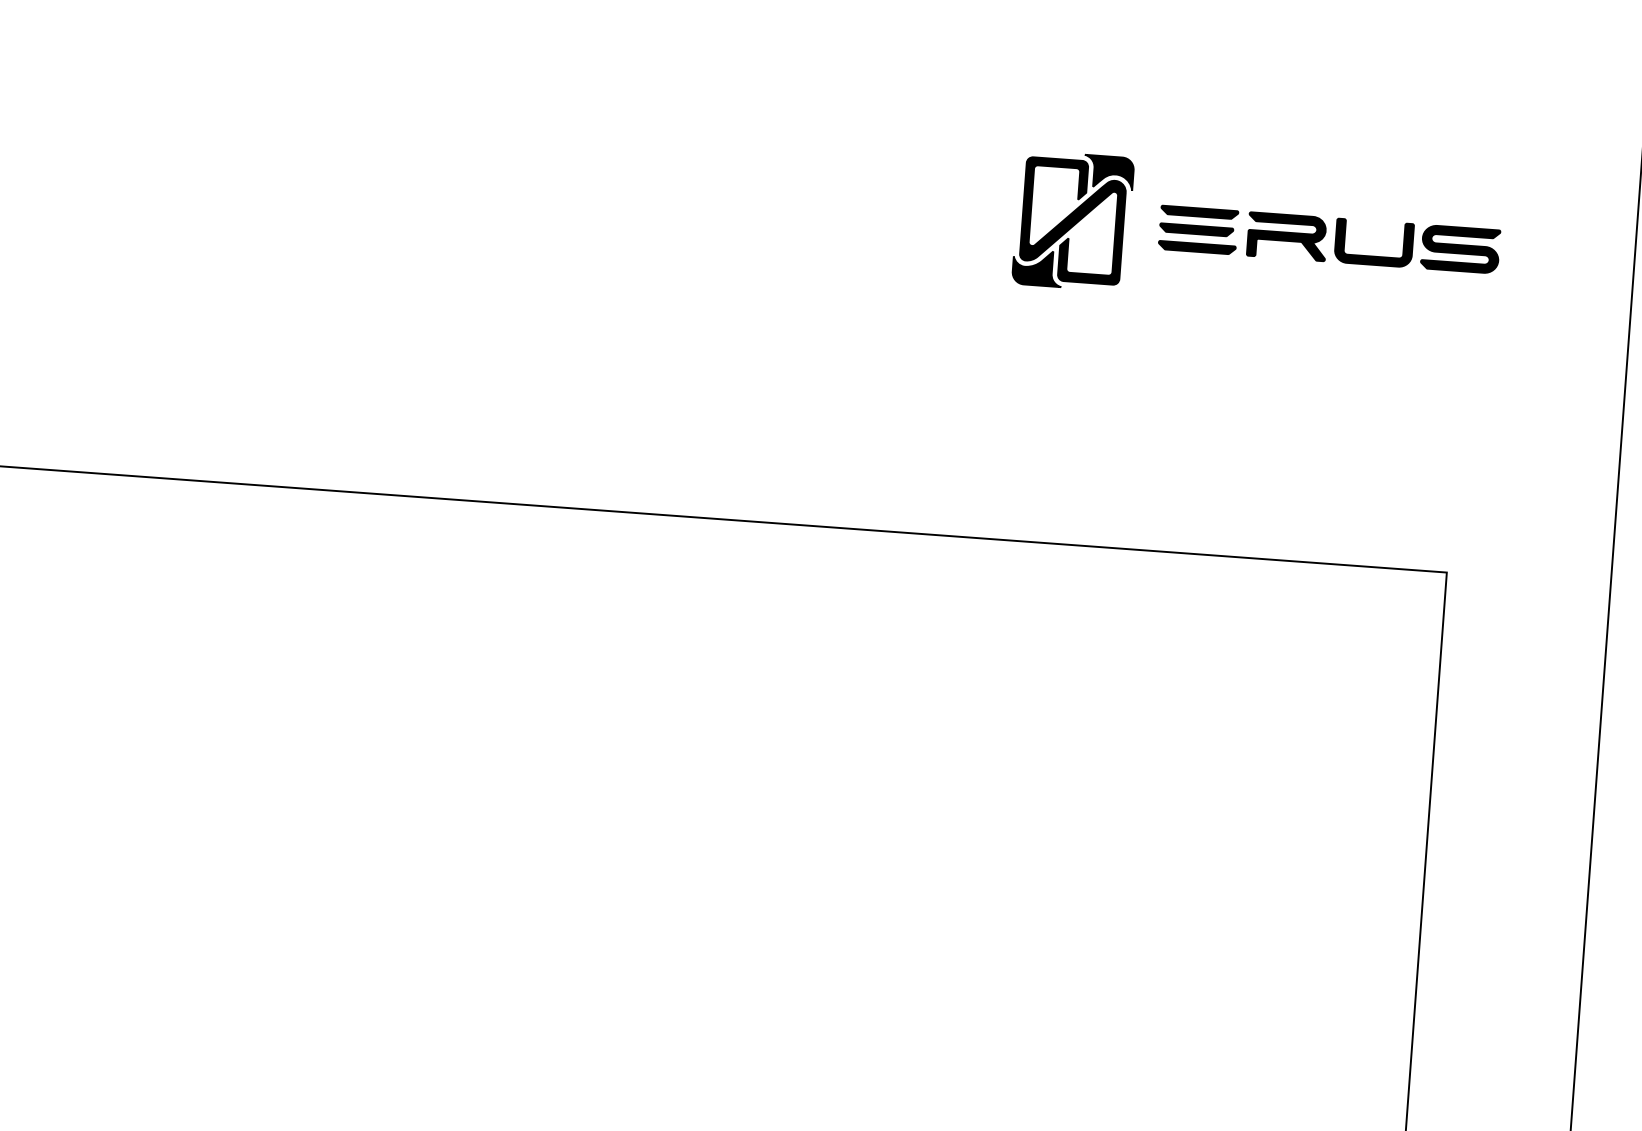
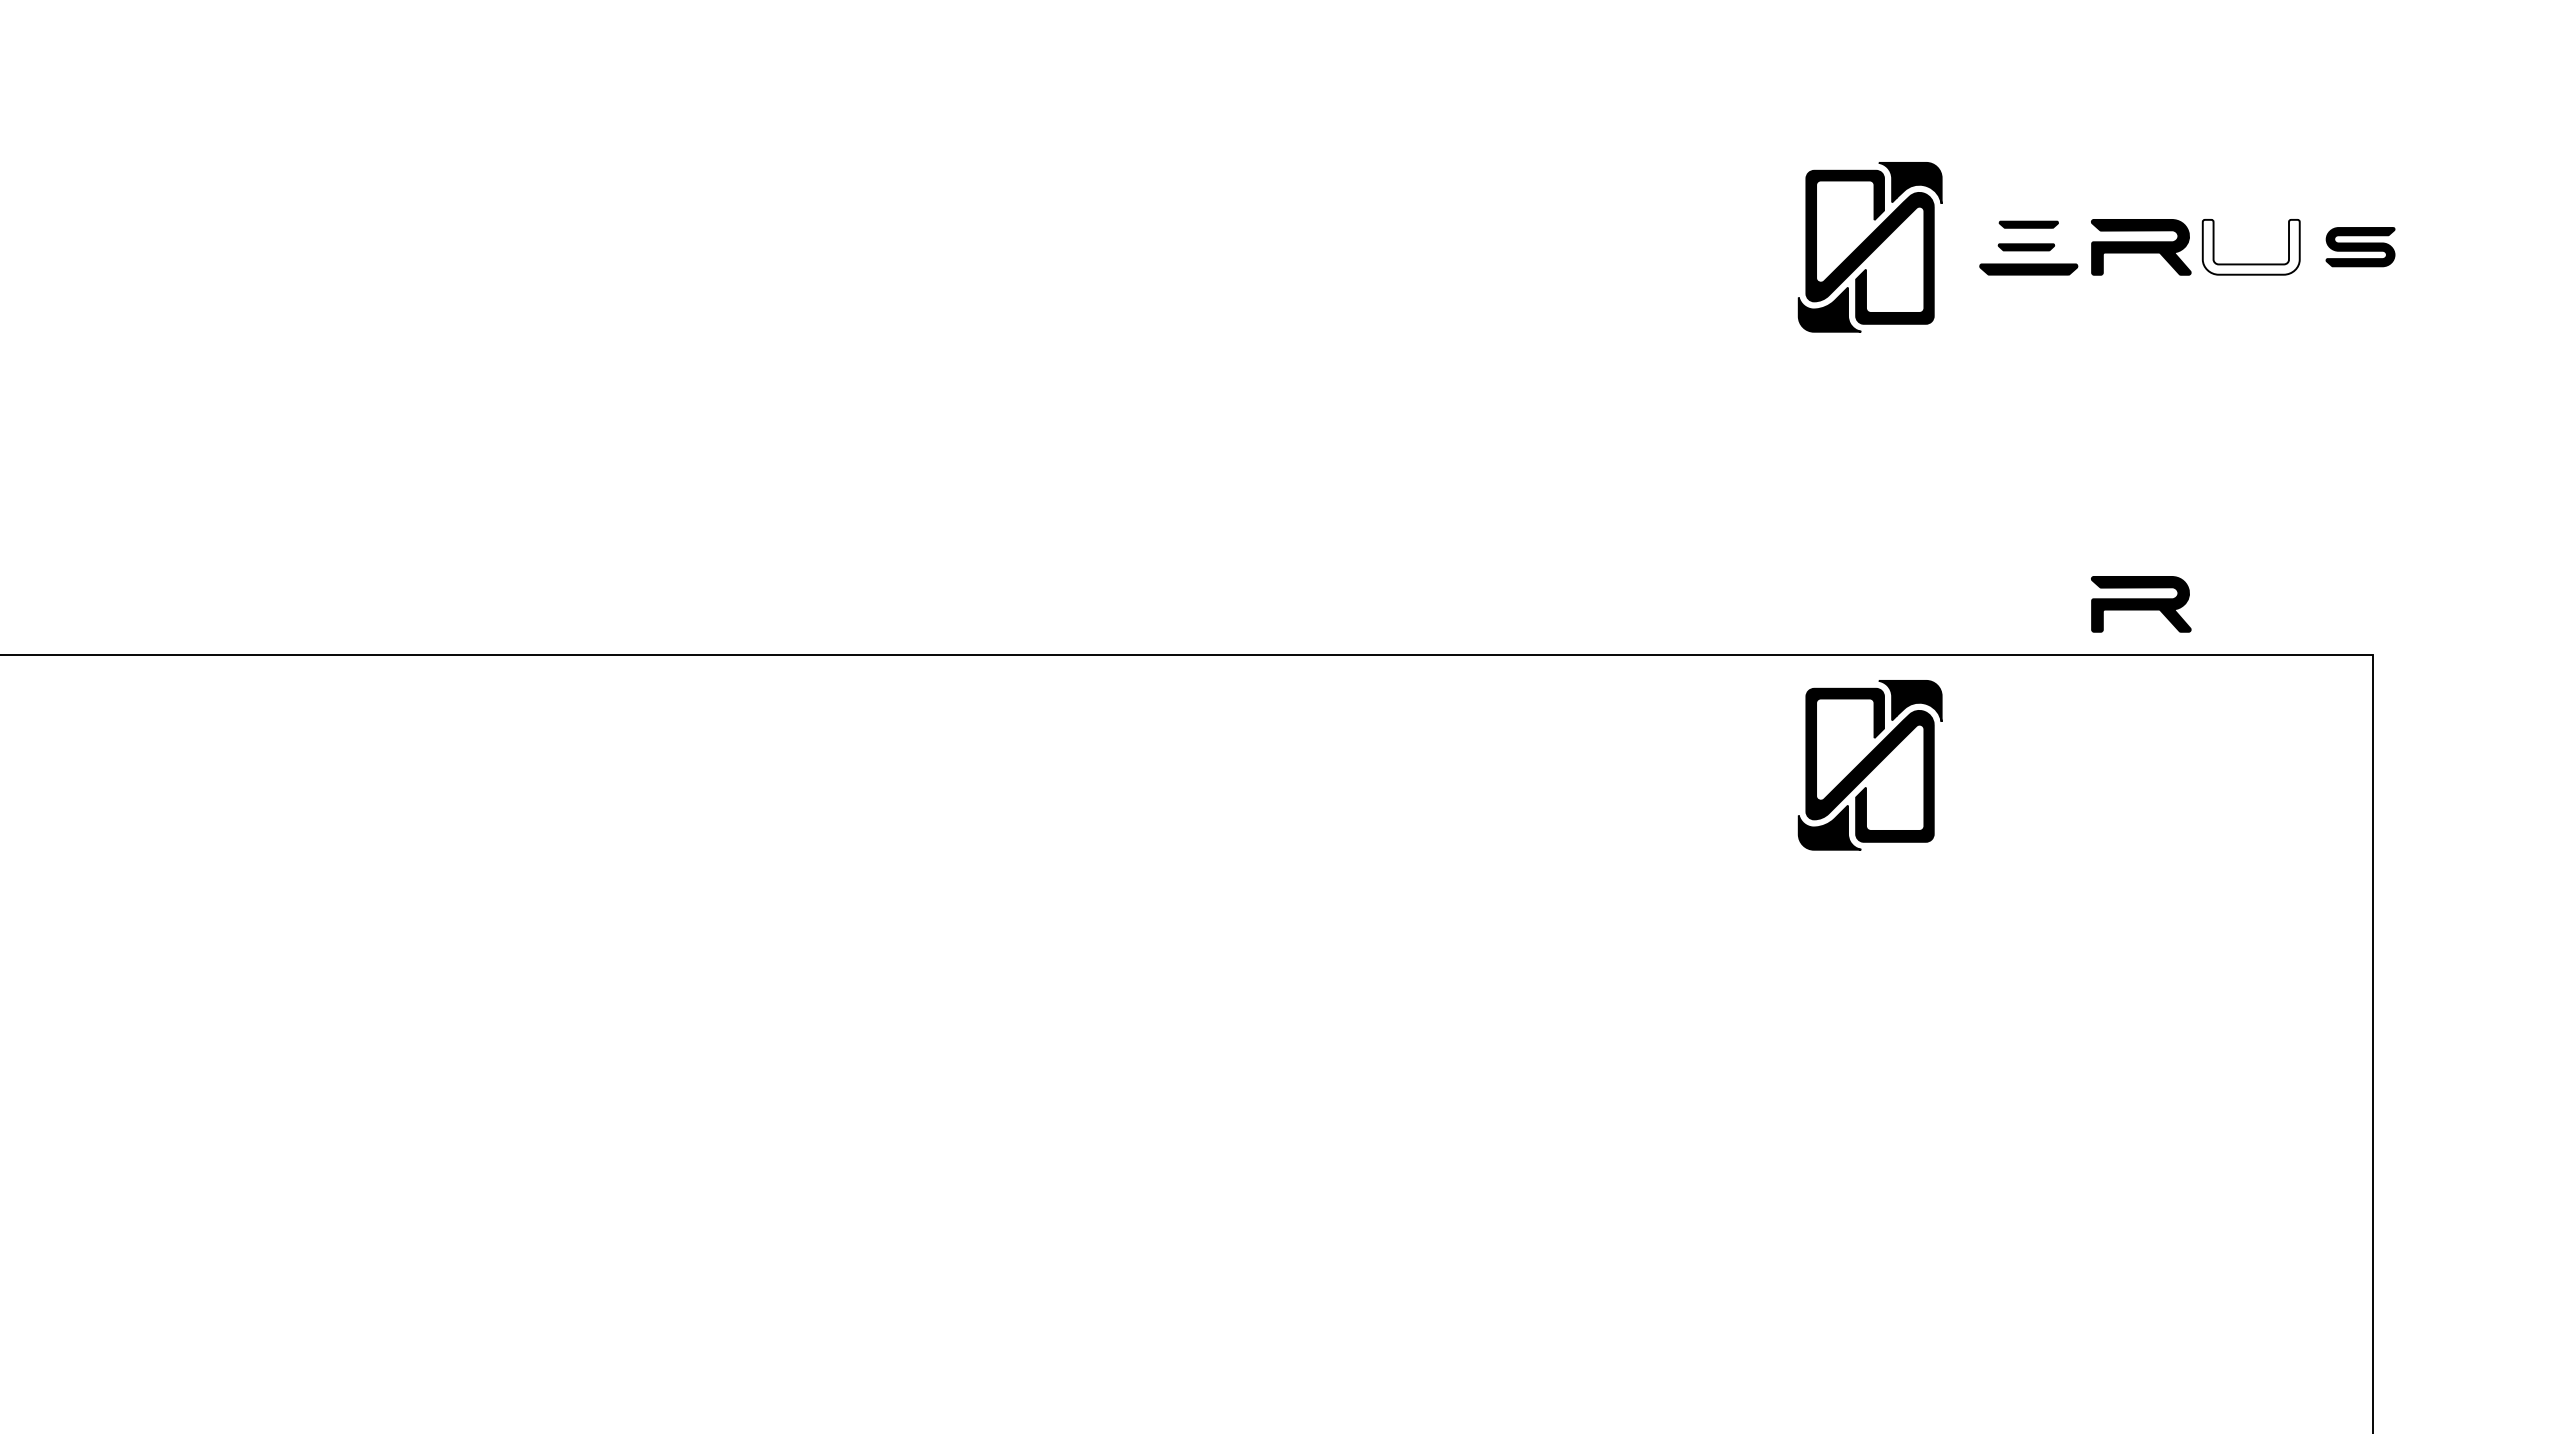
part: (1199, 212) -> (2028, 224), size x0.6
part: (1196, 230) -> (2026, 247), size x0.6
fill: (1373, 242) -> (2250, 246), removed
part: (1460, 248) -> (2360, 246), size x0.7
part: (1266, 518) -> (2141, 604), added
part: (1042, 630) -> (1869, 765), added

